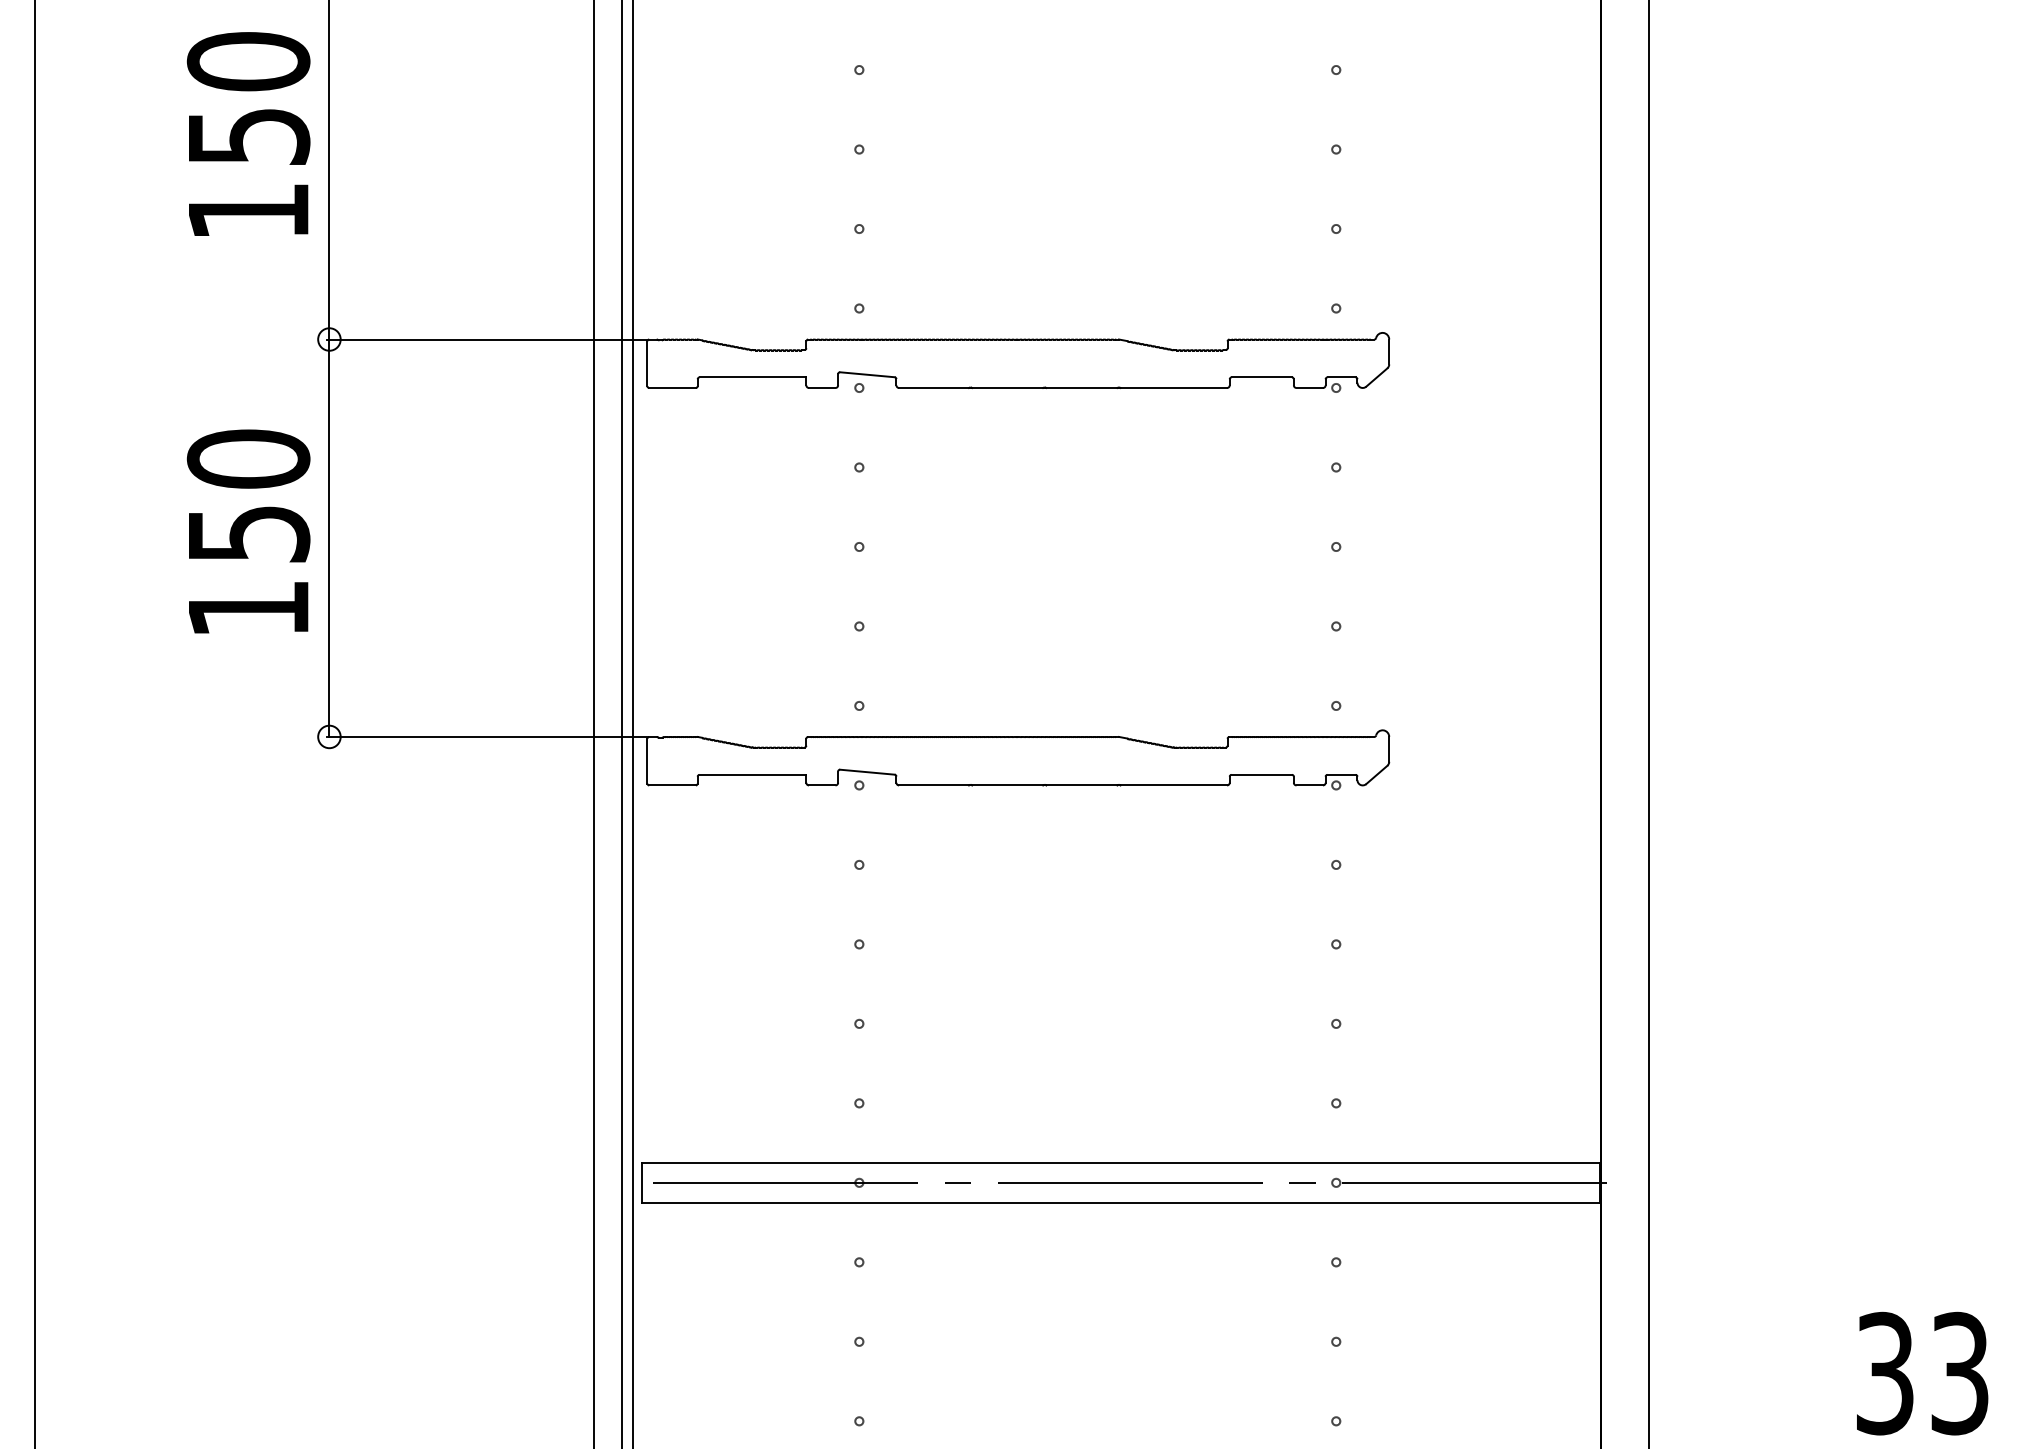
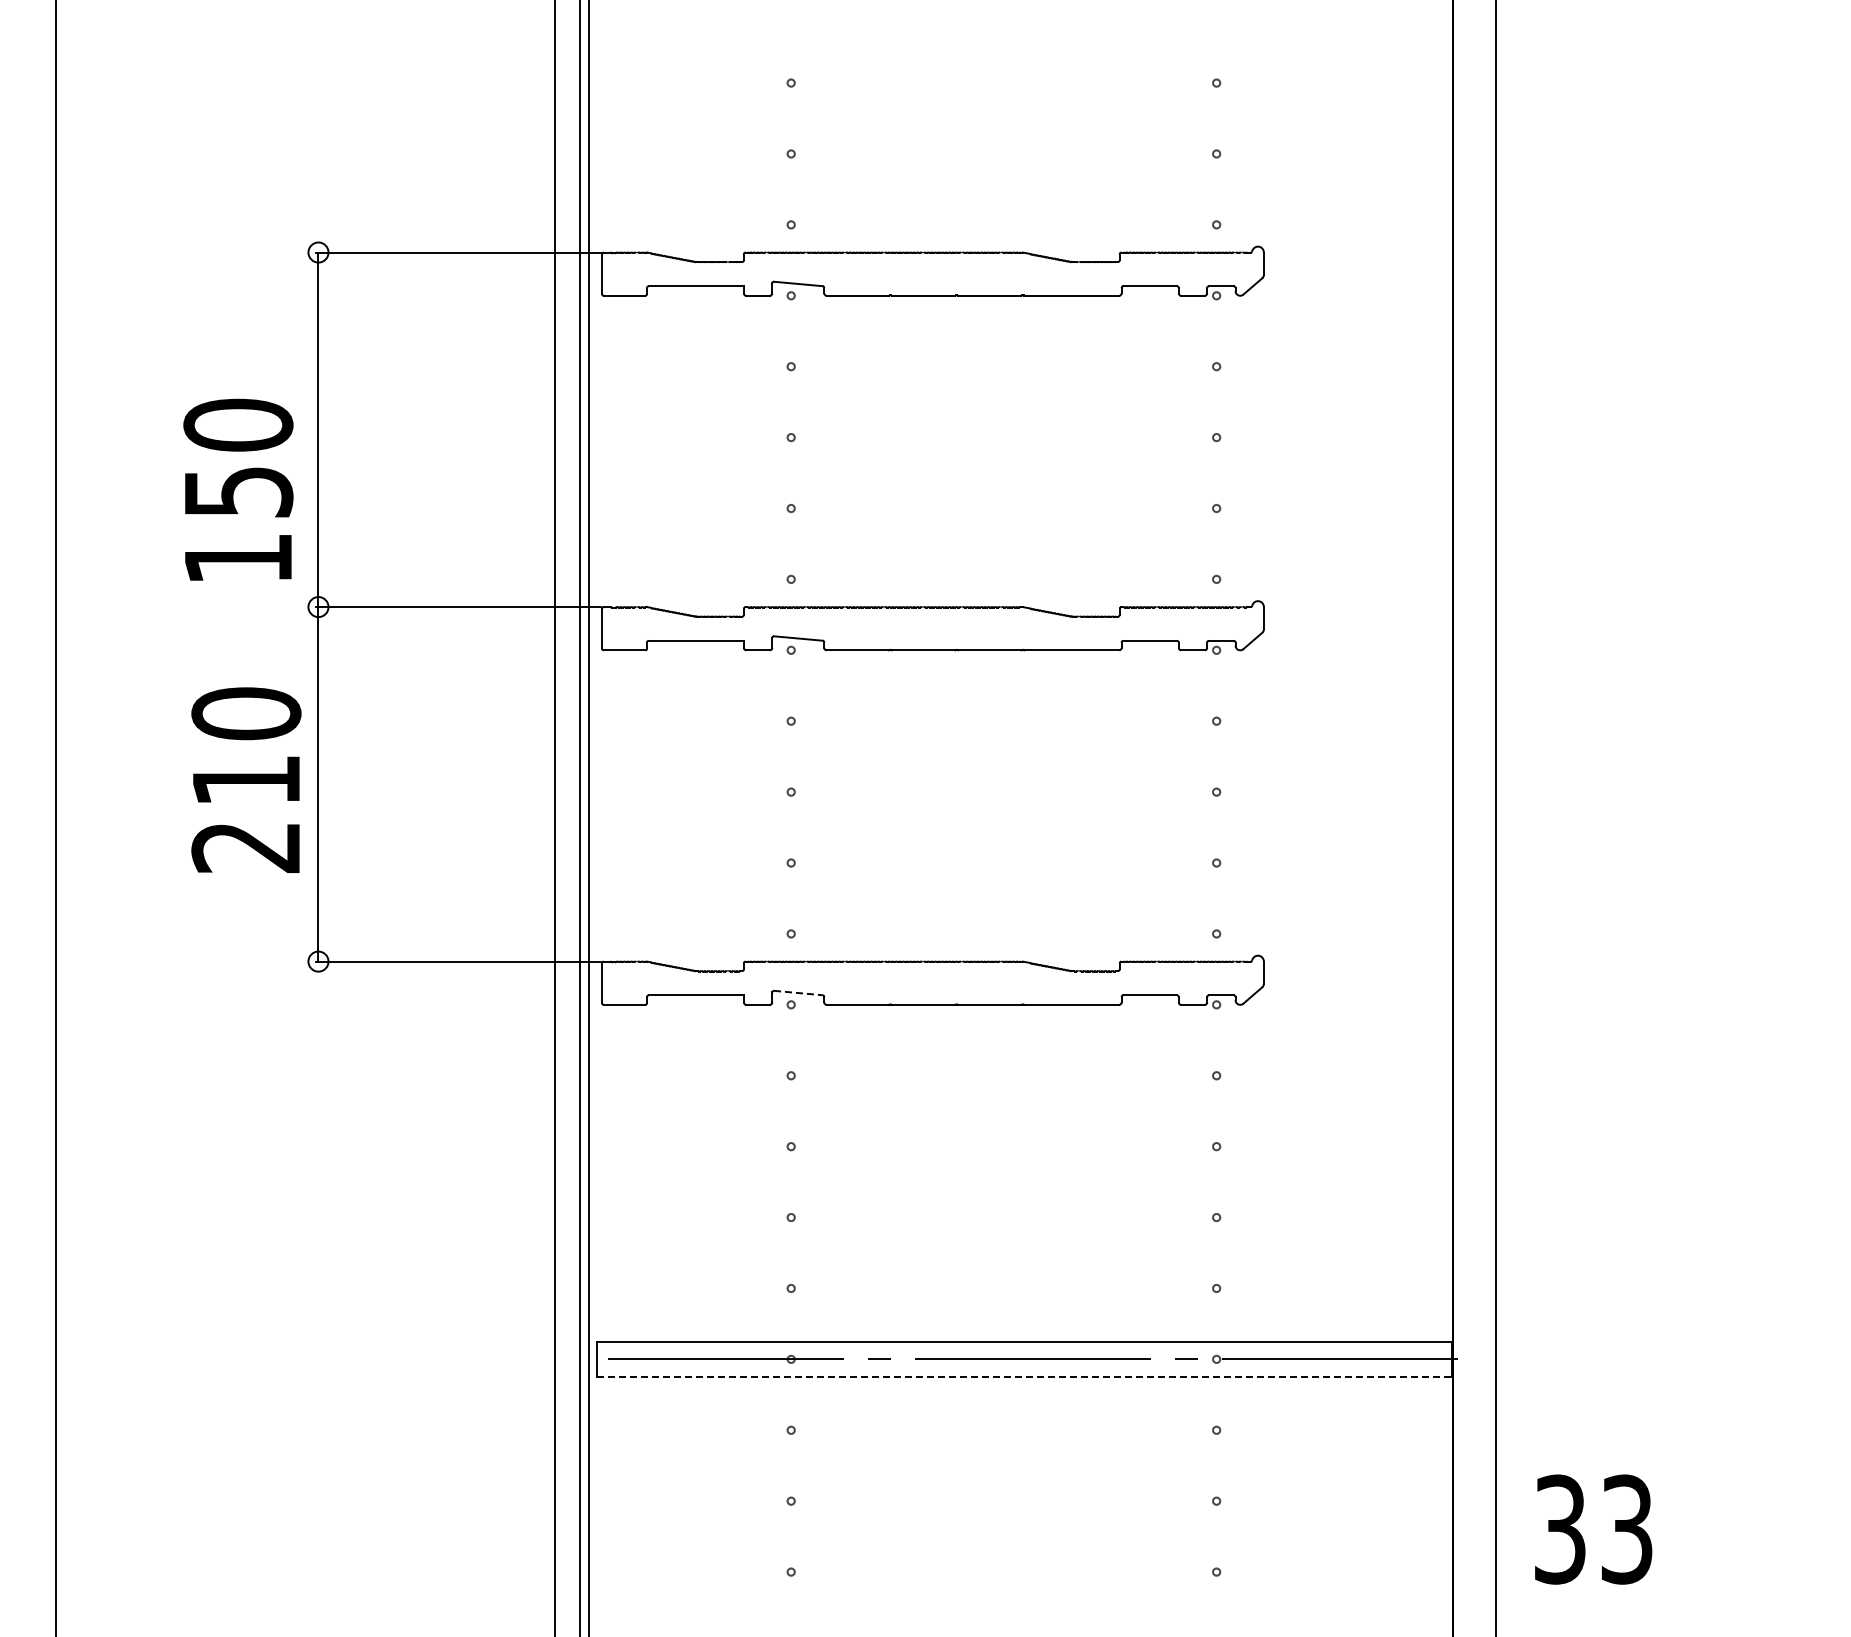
text: (248, 133) -> (238, 489), moved
text: (248, 572) -> (246, 814), 150 -> 210
line: (867, 772) -> (798, 993), solid -> dashed
line: (1121, 1203) -> (1025, 1377), solid -> dashed
text: (1922, 1373) -> (1593, 1529), moved

